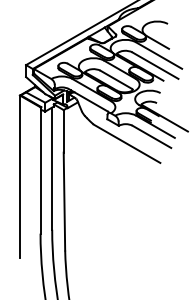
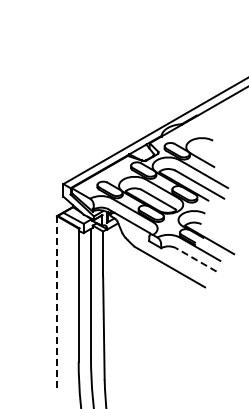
line: (151, 136) -> (195, 259), solid -> dashed
line: (20, 177) -> (57, 302), solid -> dashed

